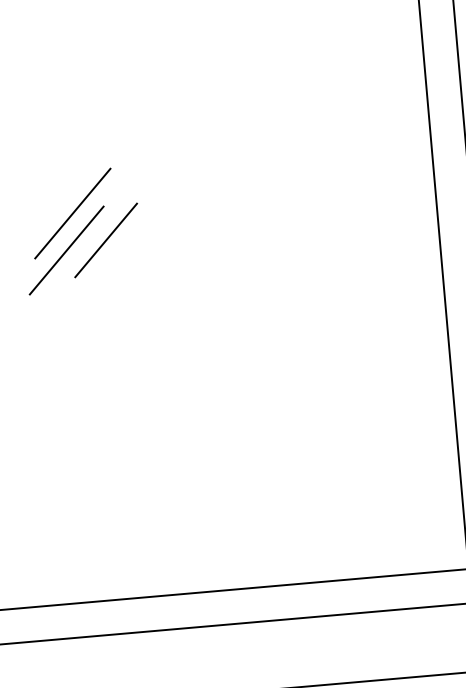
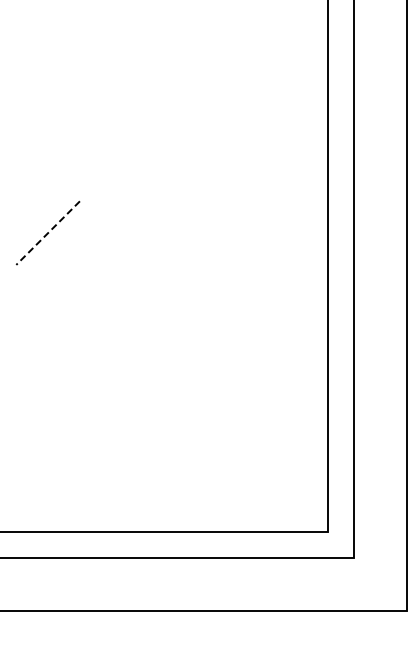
line: (73, 214) -> (48, 233), solid -> dashed
line: (105, 239) -> (71, 255), removed
line: (66, 249) -> (40, 260), removed

